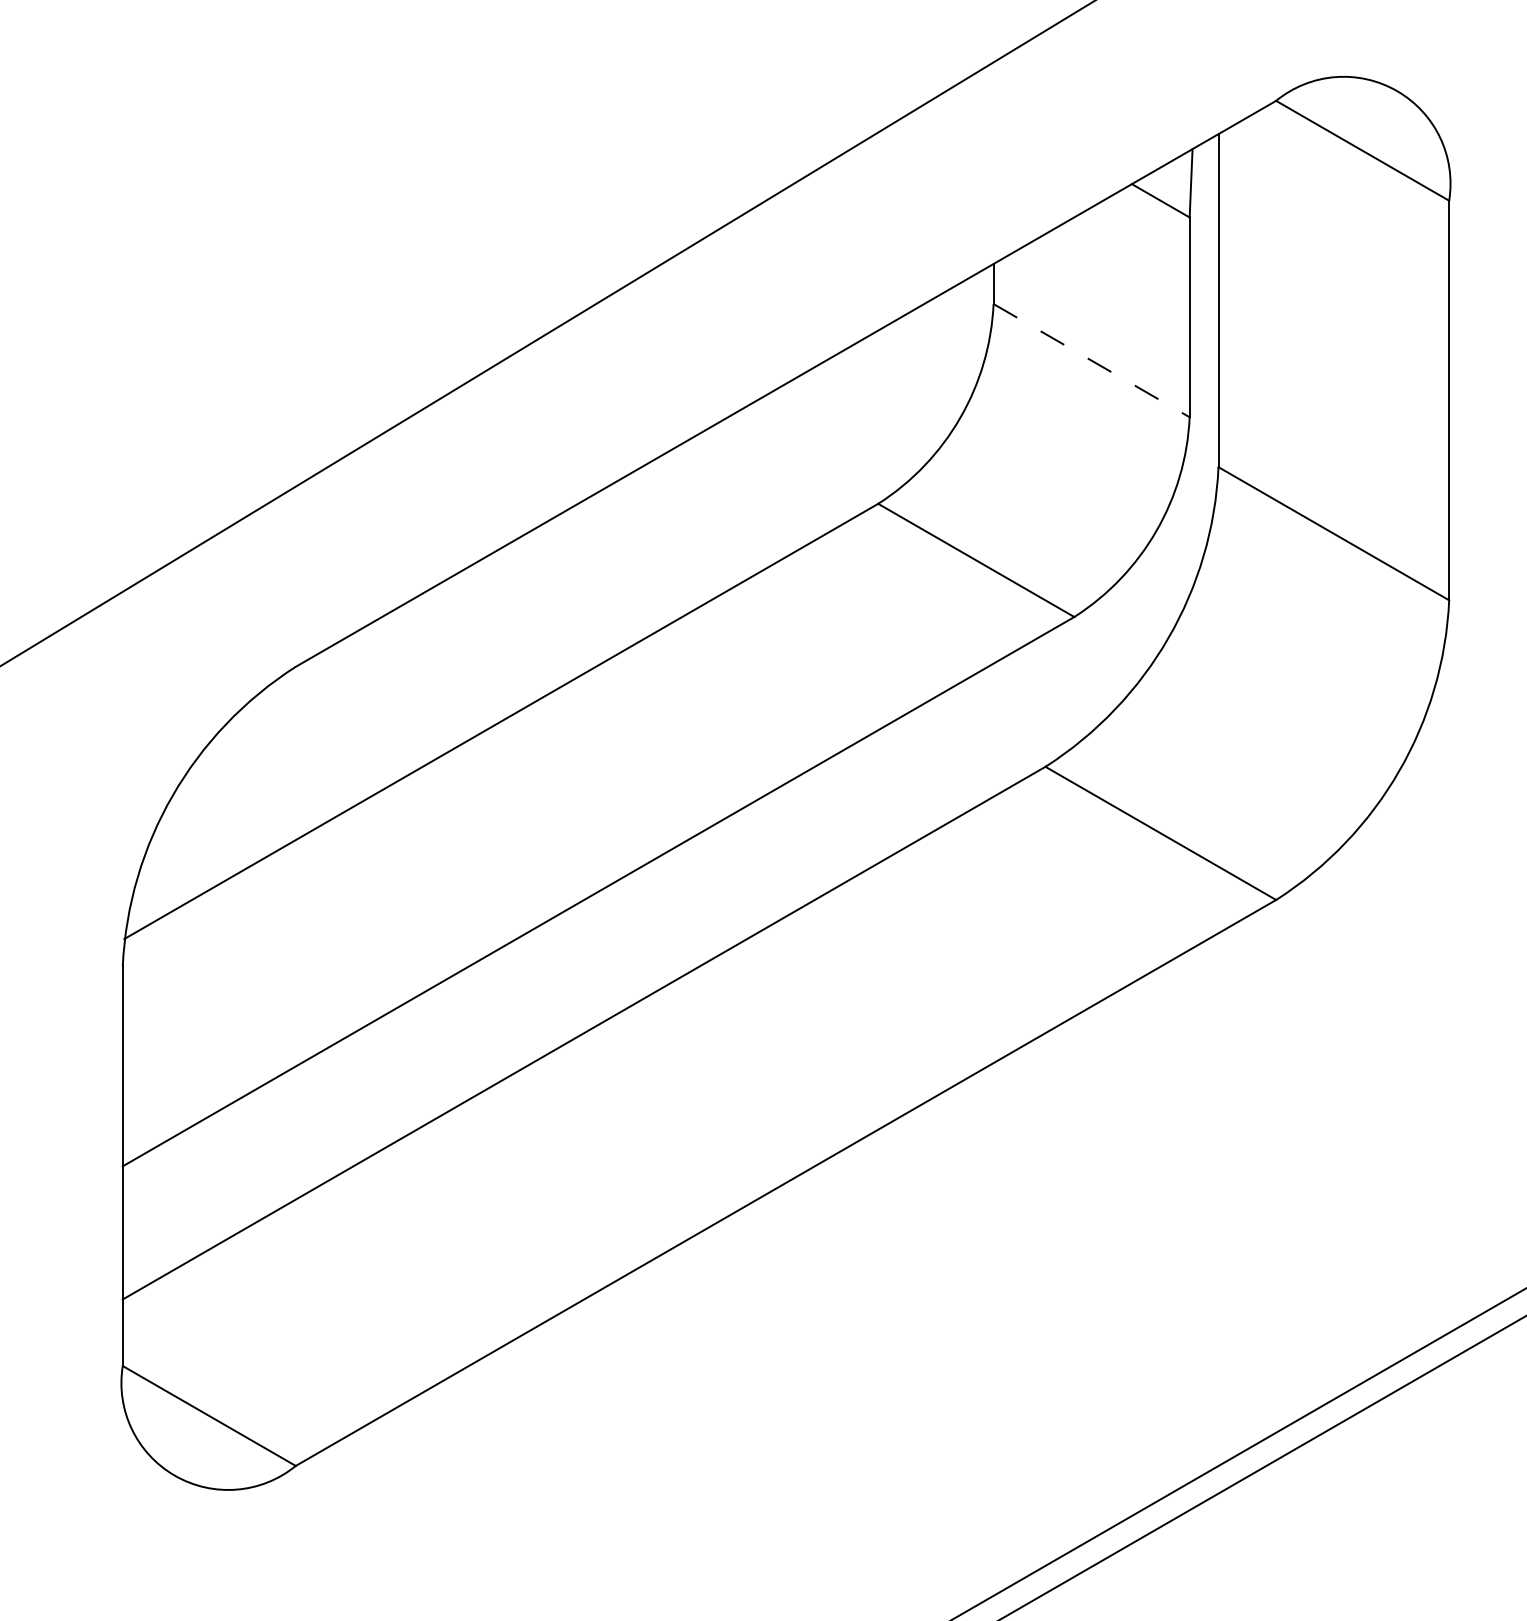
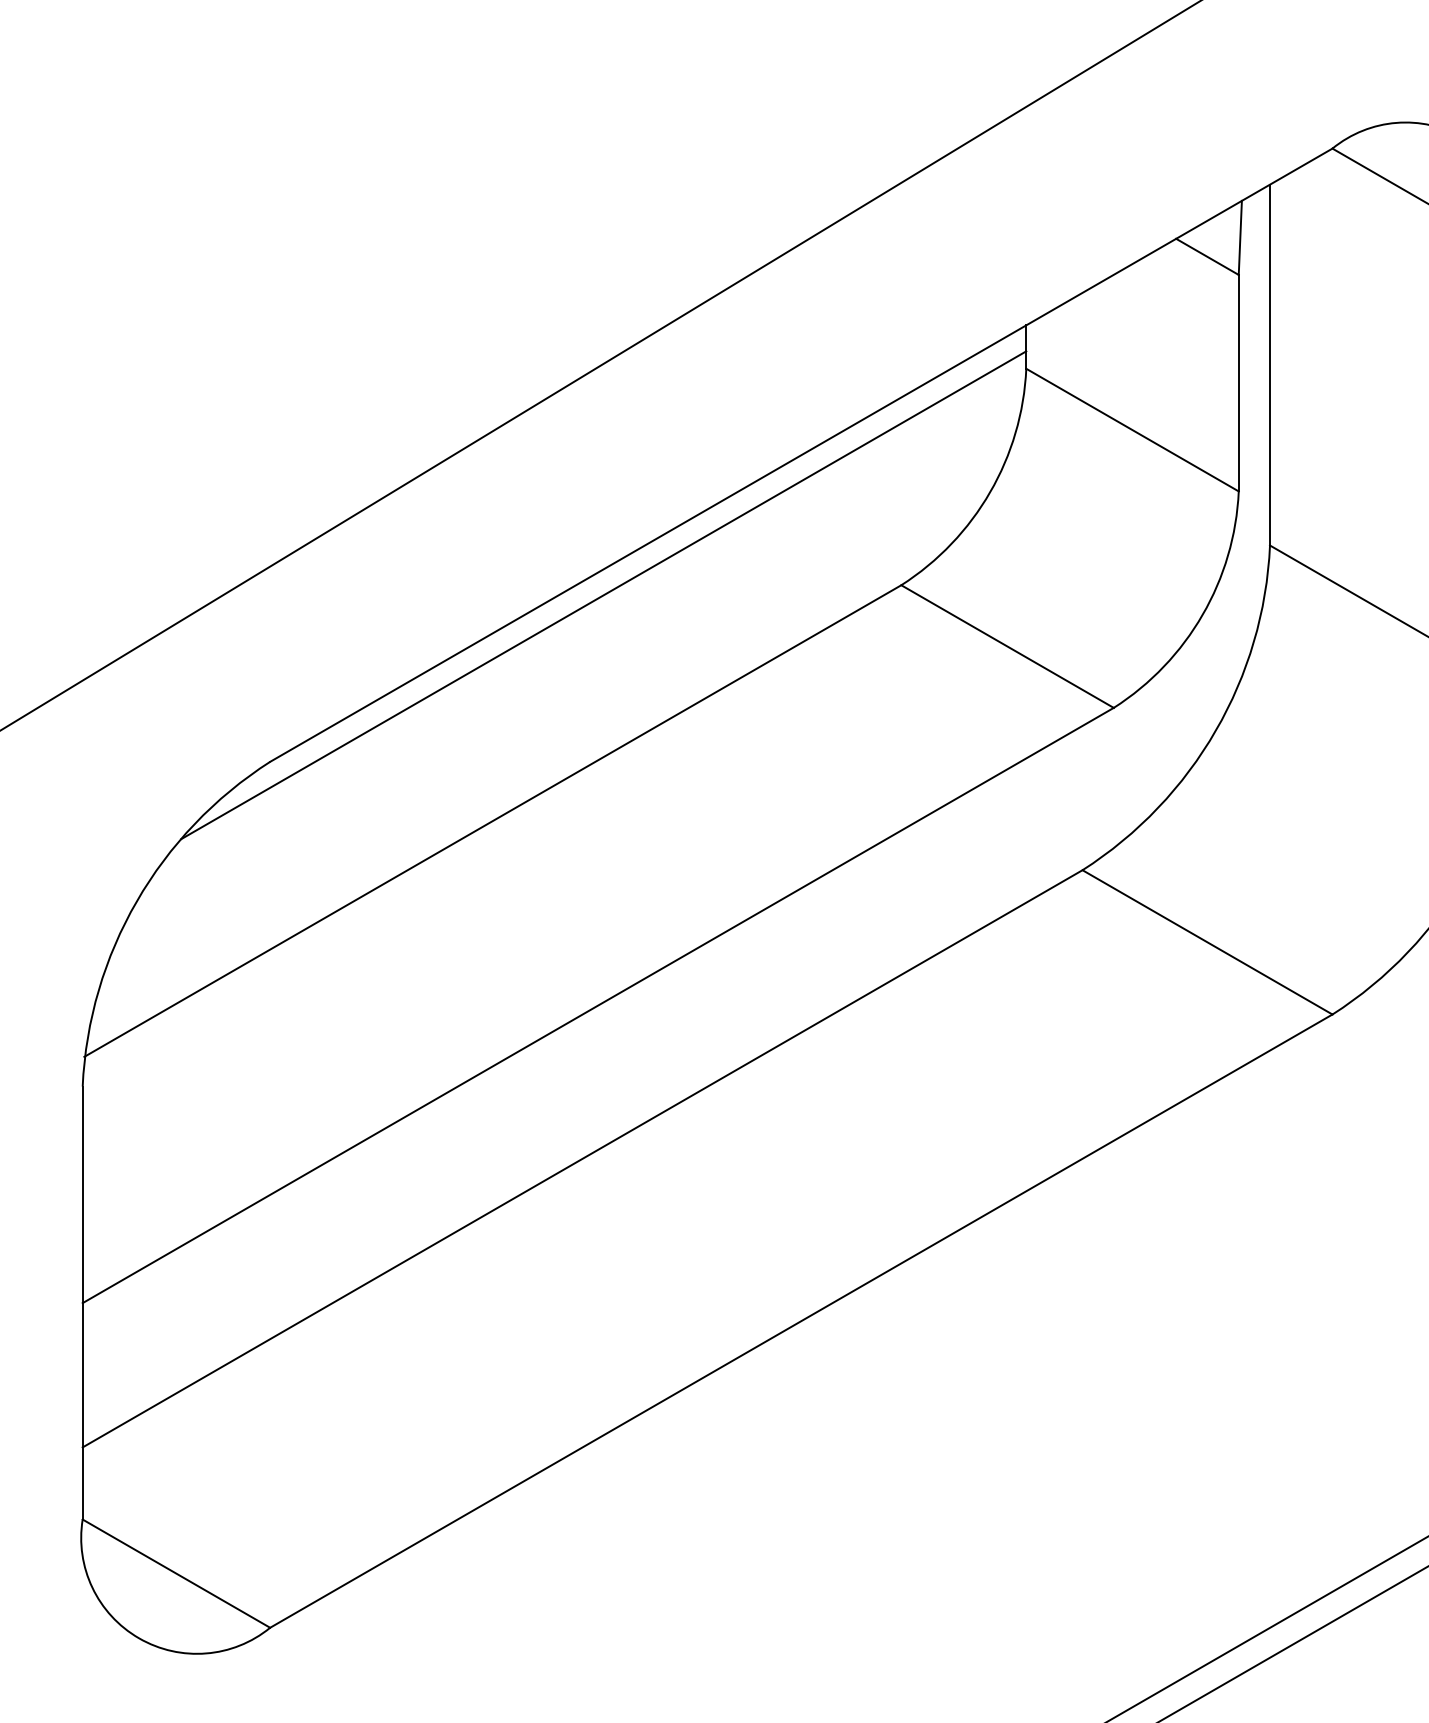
line: (1092, 360) -> (1133, 429), dashed -> solid
line: (603, 512) -> (603, 594), added

